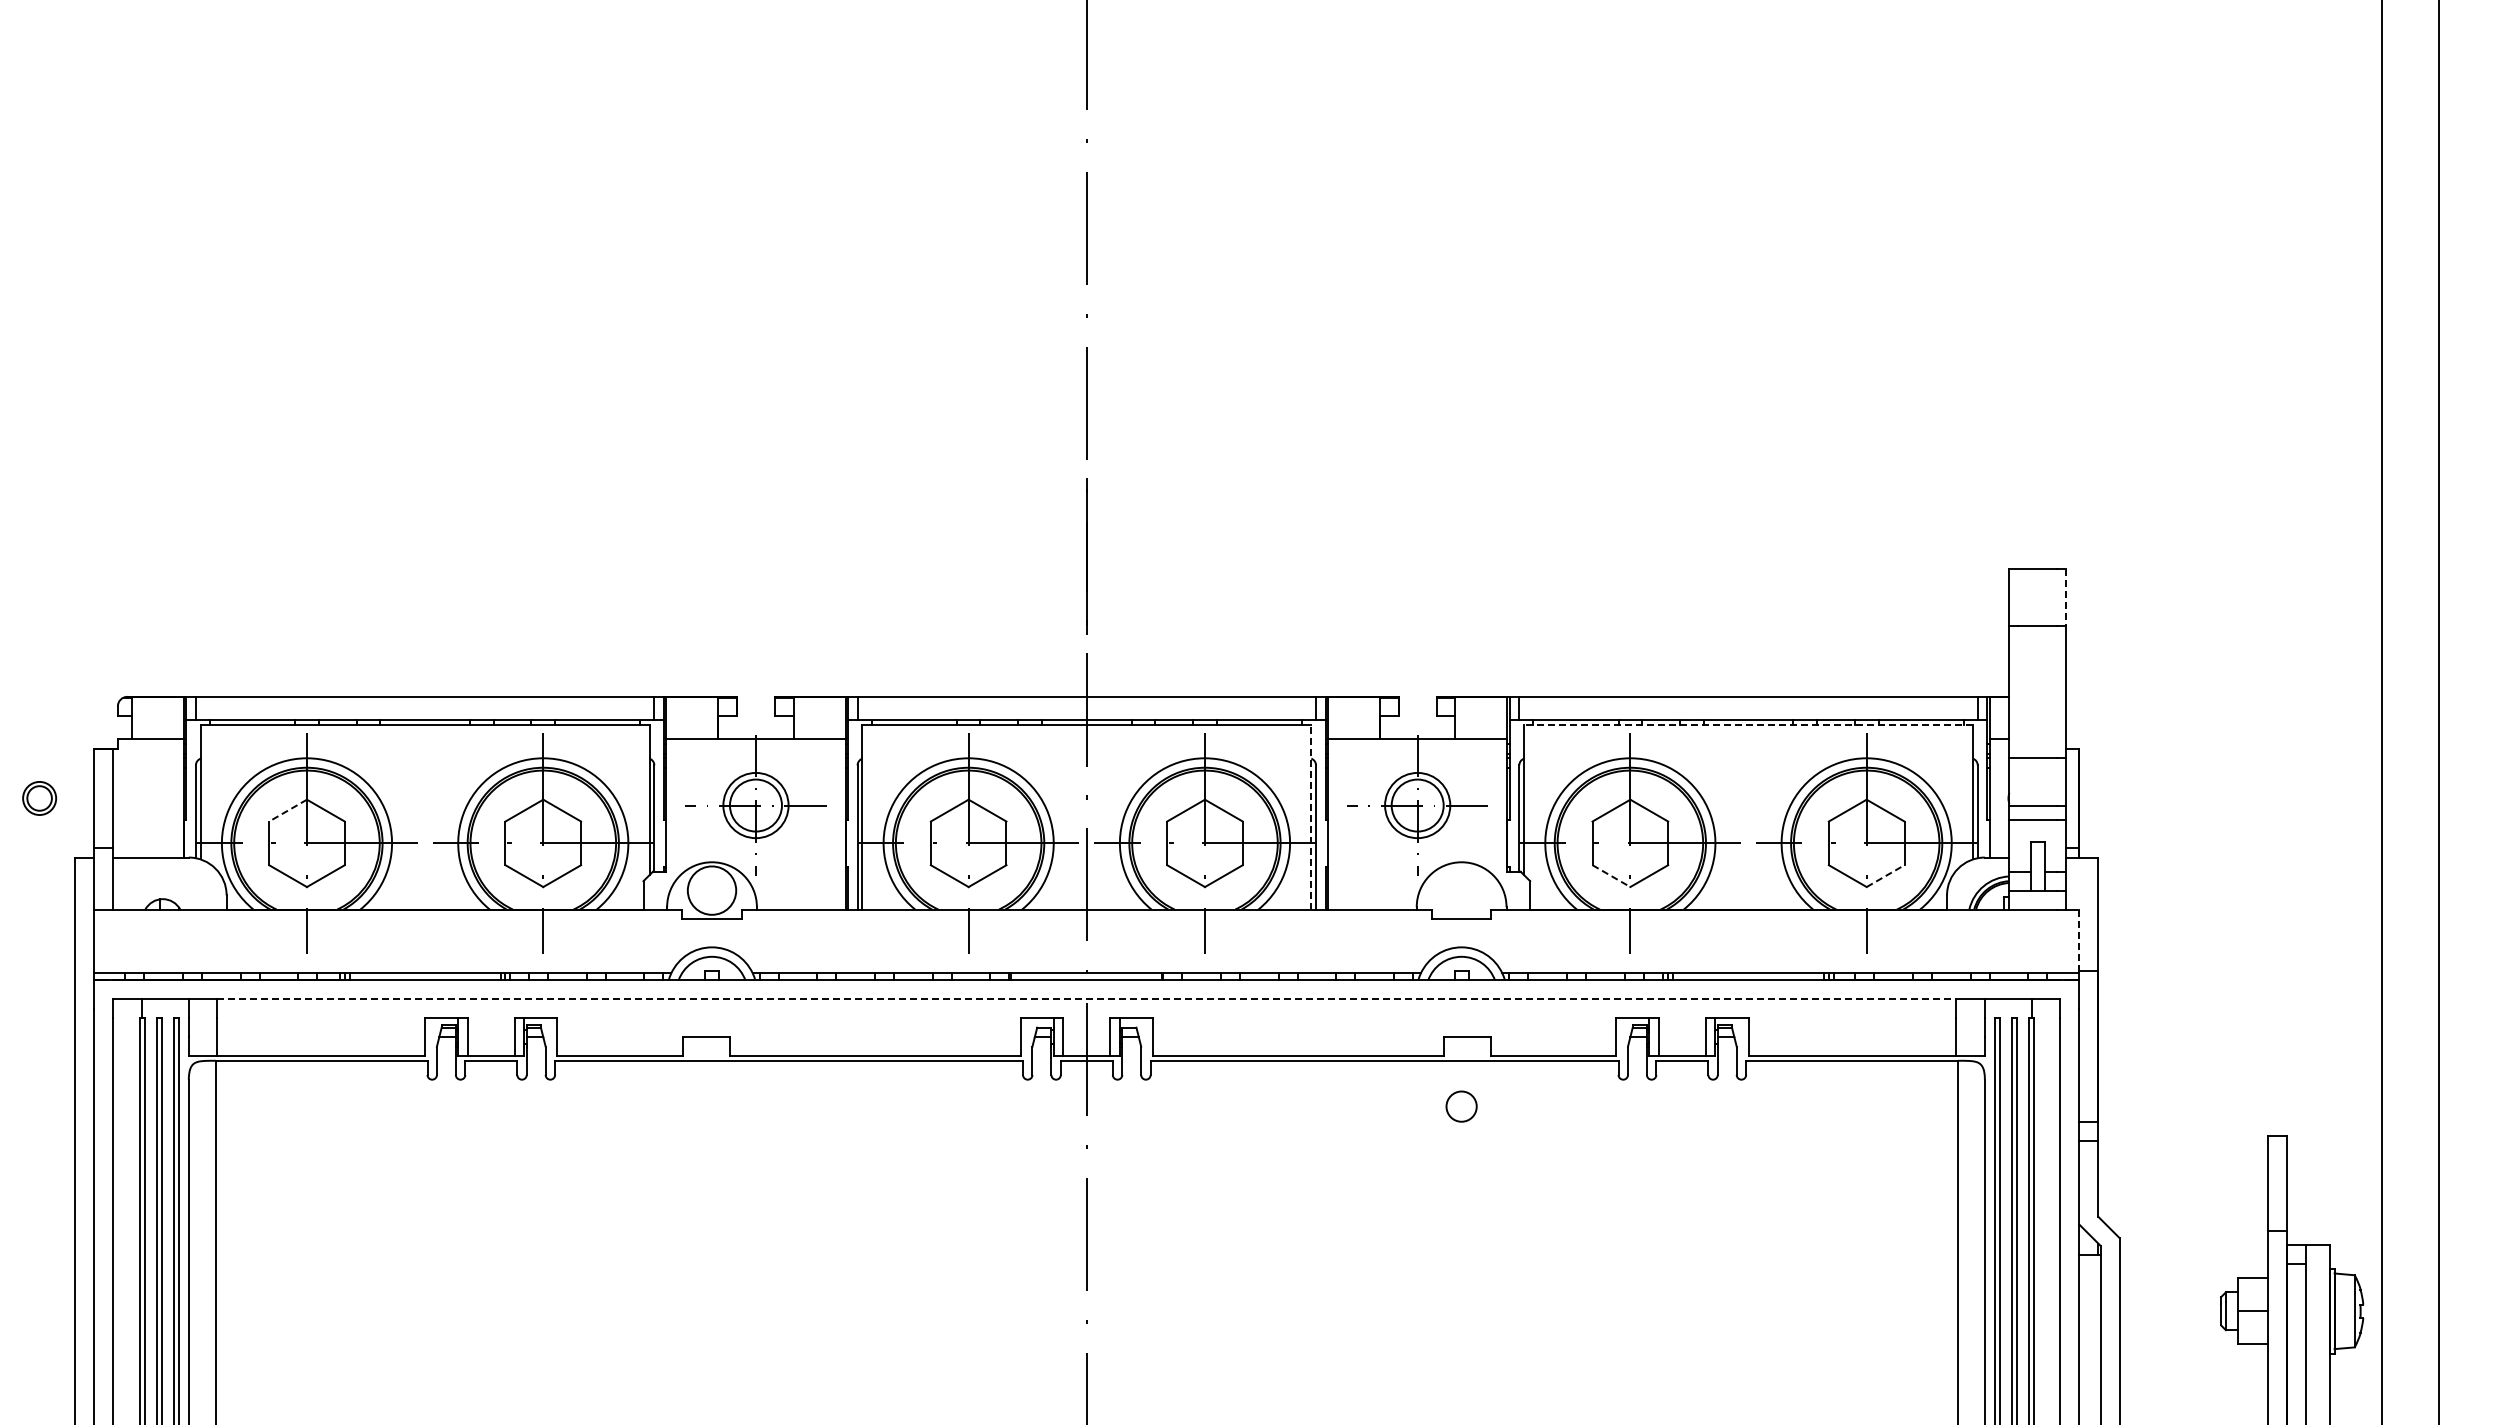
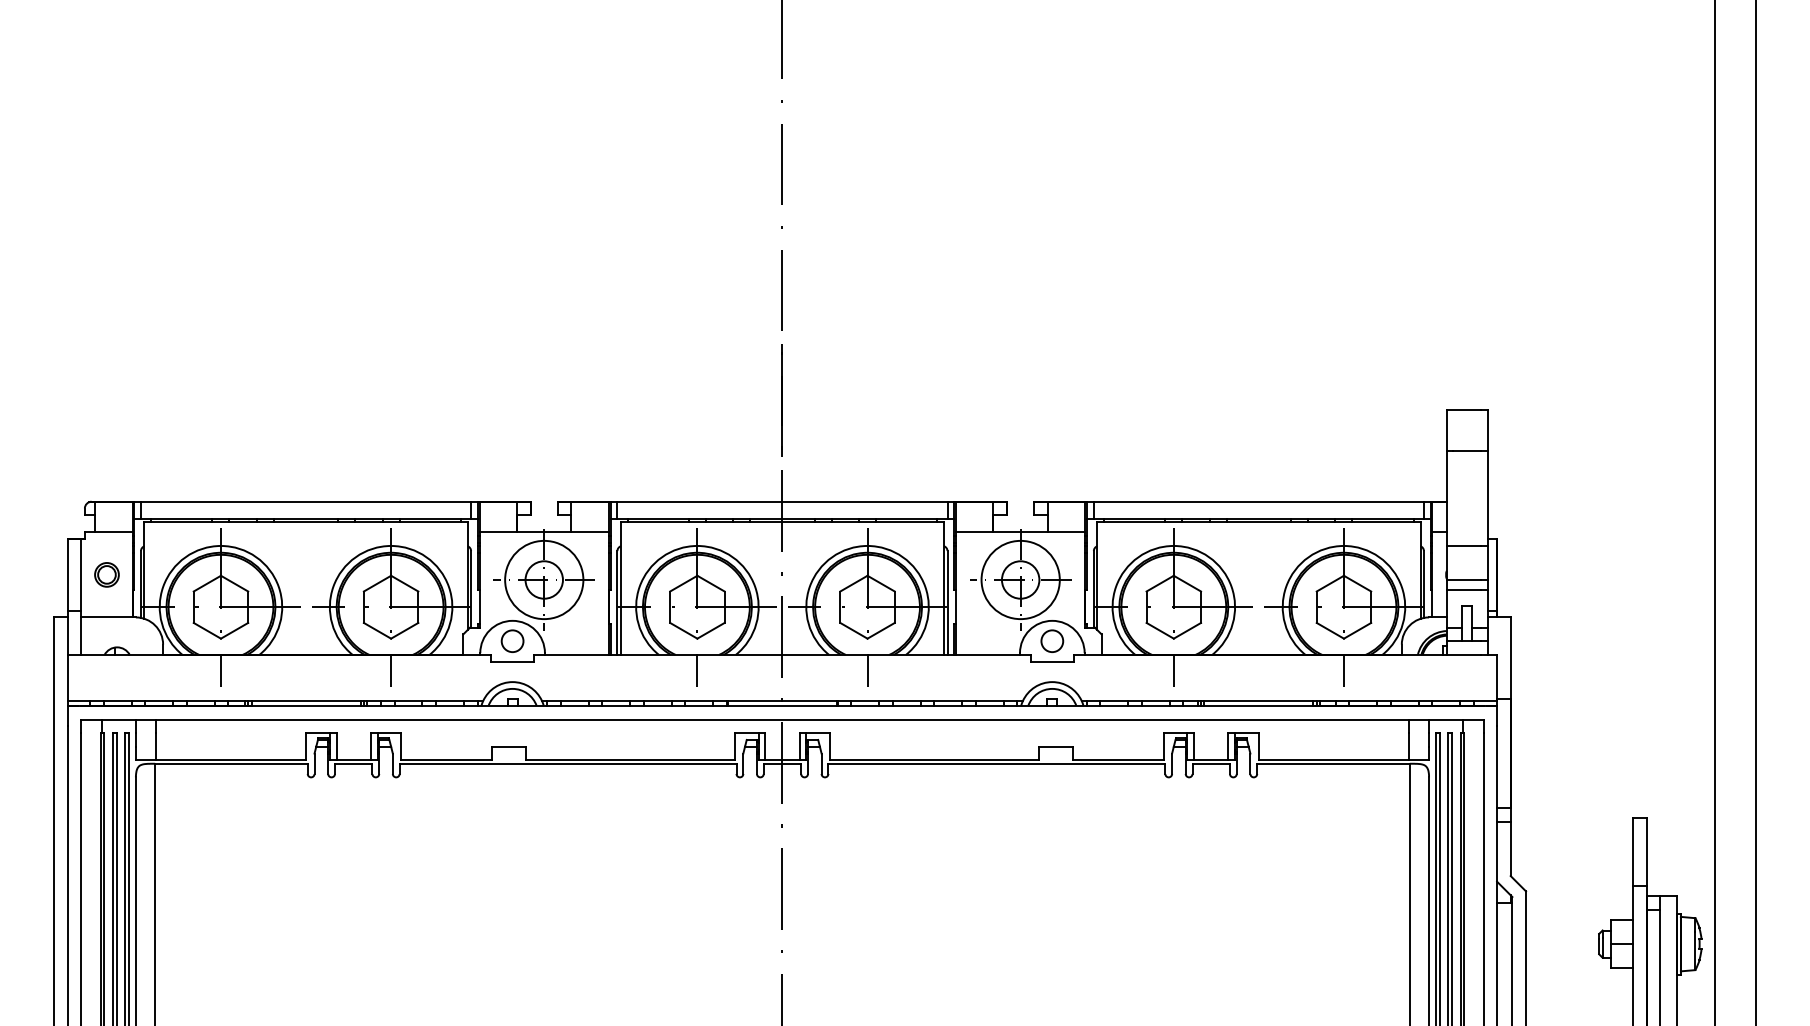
line: (2066, 598) -> (1487, 430), dashed -> solid
line: (1748, 725) -> (1258, 522), dashed -> solid
part: (39, 798) -> (106, 574), moved
circle: (755, 805) -> (543, 579), size x1.67
circle: (1417, 805) -> (1020, 579), size x1.67
line: (288, 810) -> (207, 583), dashed -> solid
line: (1311, 816) -> (944, 587), dashed -> solid
line: (1611, 876) -> (1160, 631), dashed -> solid
line: (1885, 876) -> (1357, 631), dashed -> solid
circle: (711, 890) -> (512, 641), size x0.62
line: (2079, 941) -> (1497, 677), dashed -> solid
line: (1086, 999) -> (782, 719), dashed -> solid
circle: (1461, 1106) -> (1052, 641), moved

